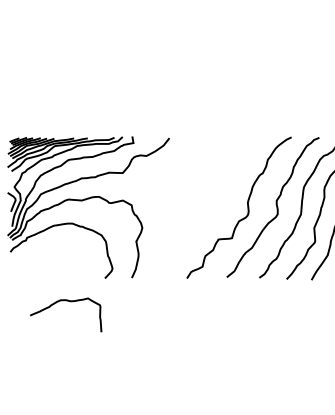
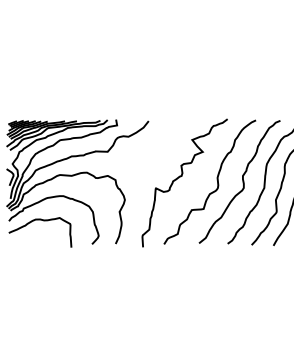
curve: (207, 201) -> (182, 176), added
curve: (70, 302) -> (44, 221), moved

